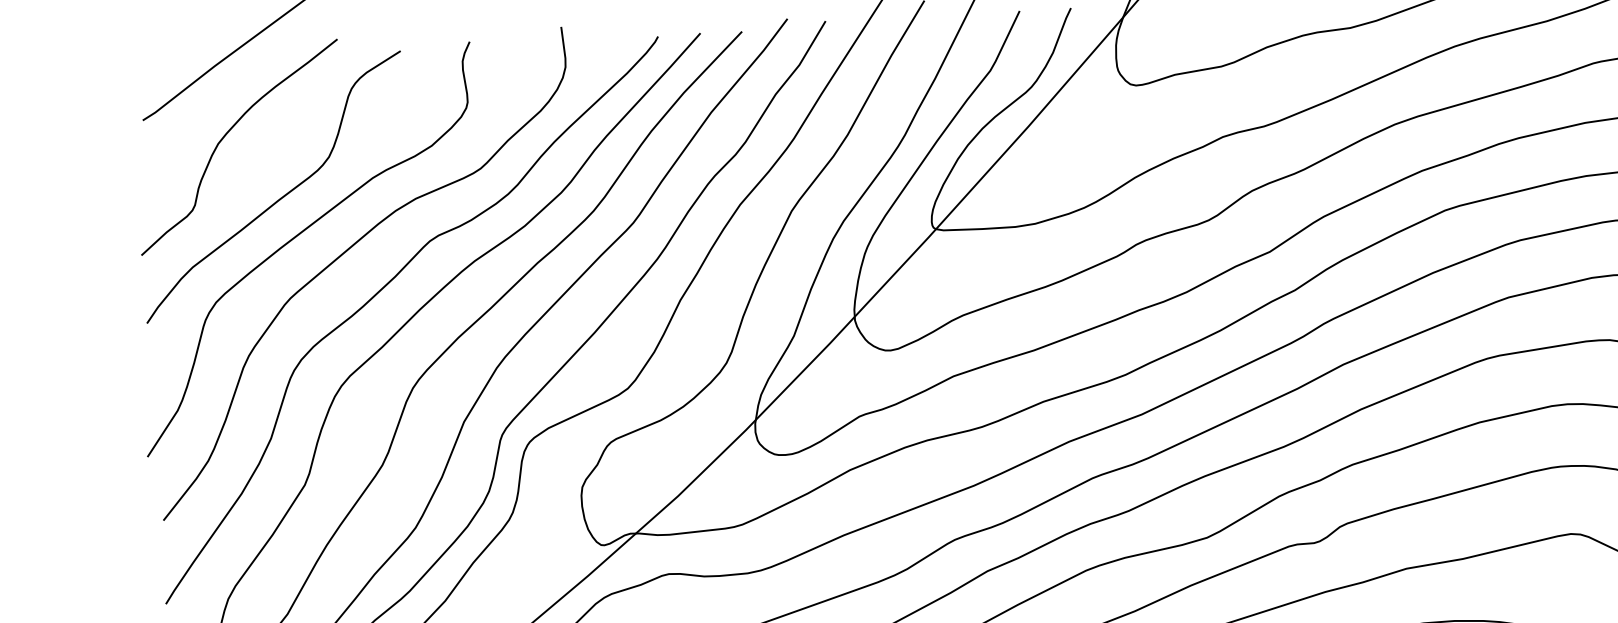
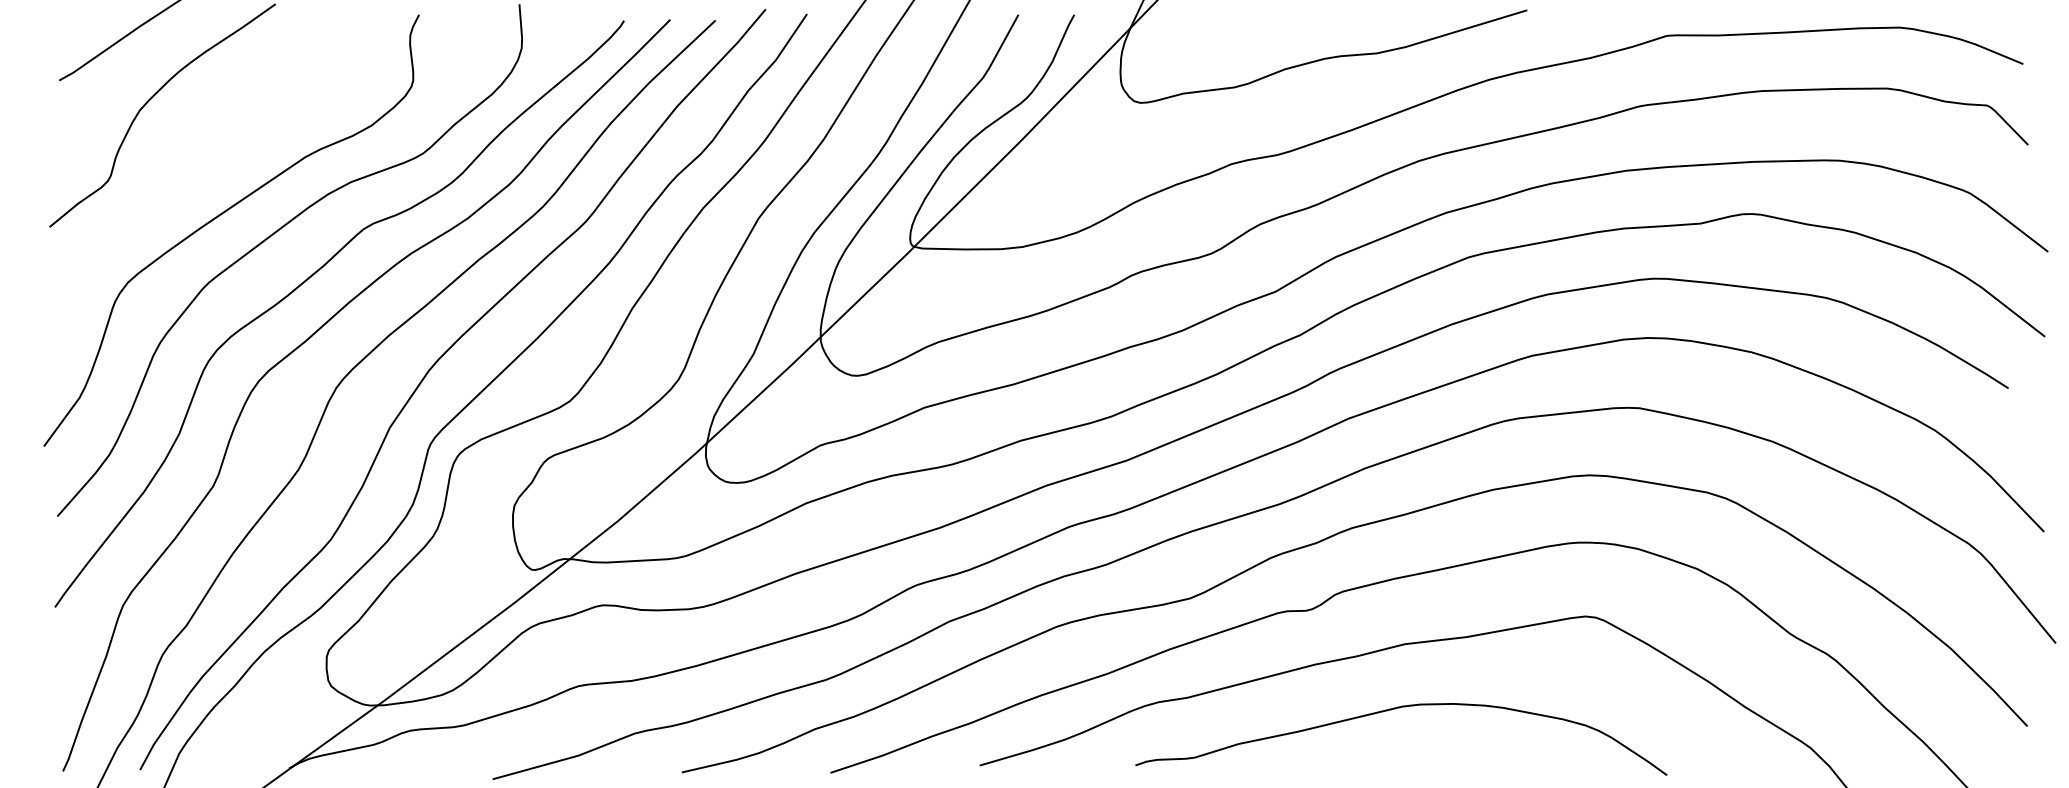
curve: (280, 197) -> (204, 172), removed

